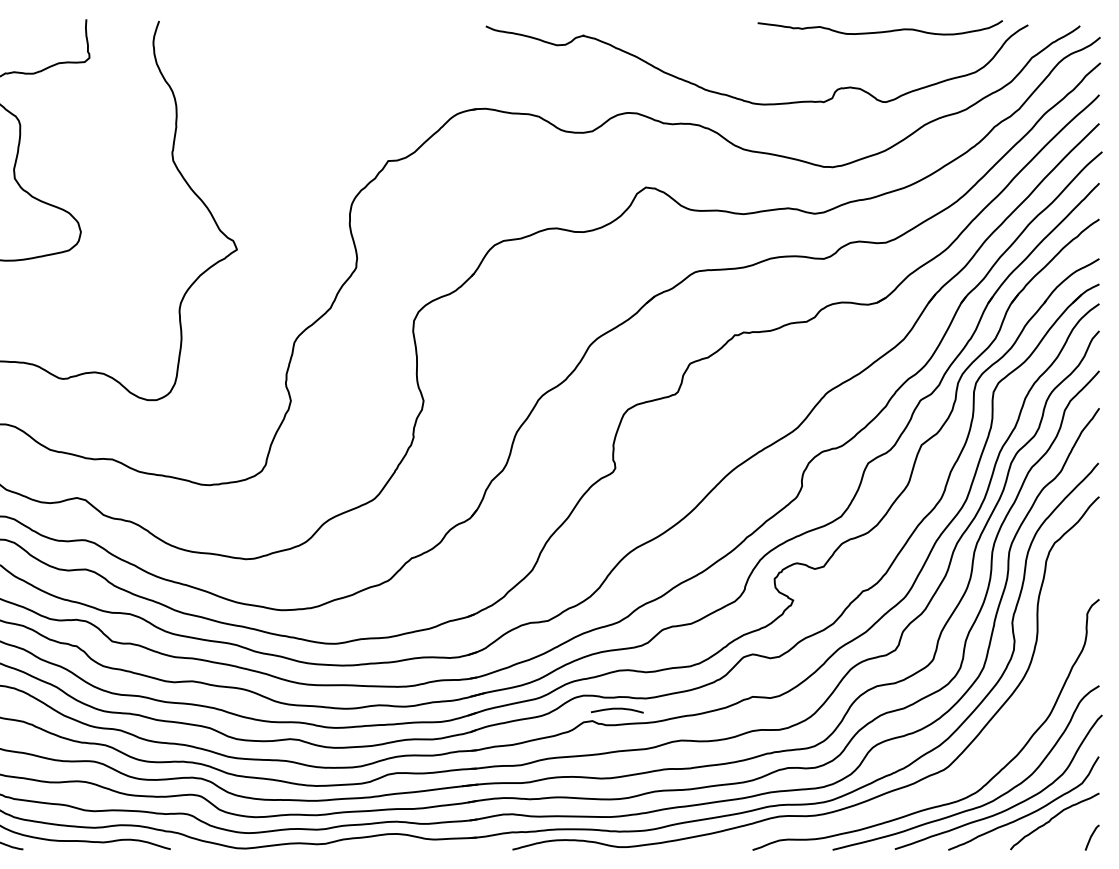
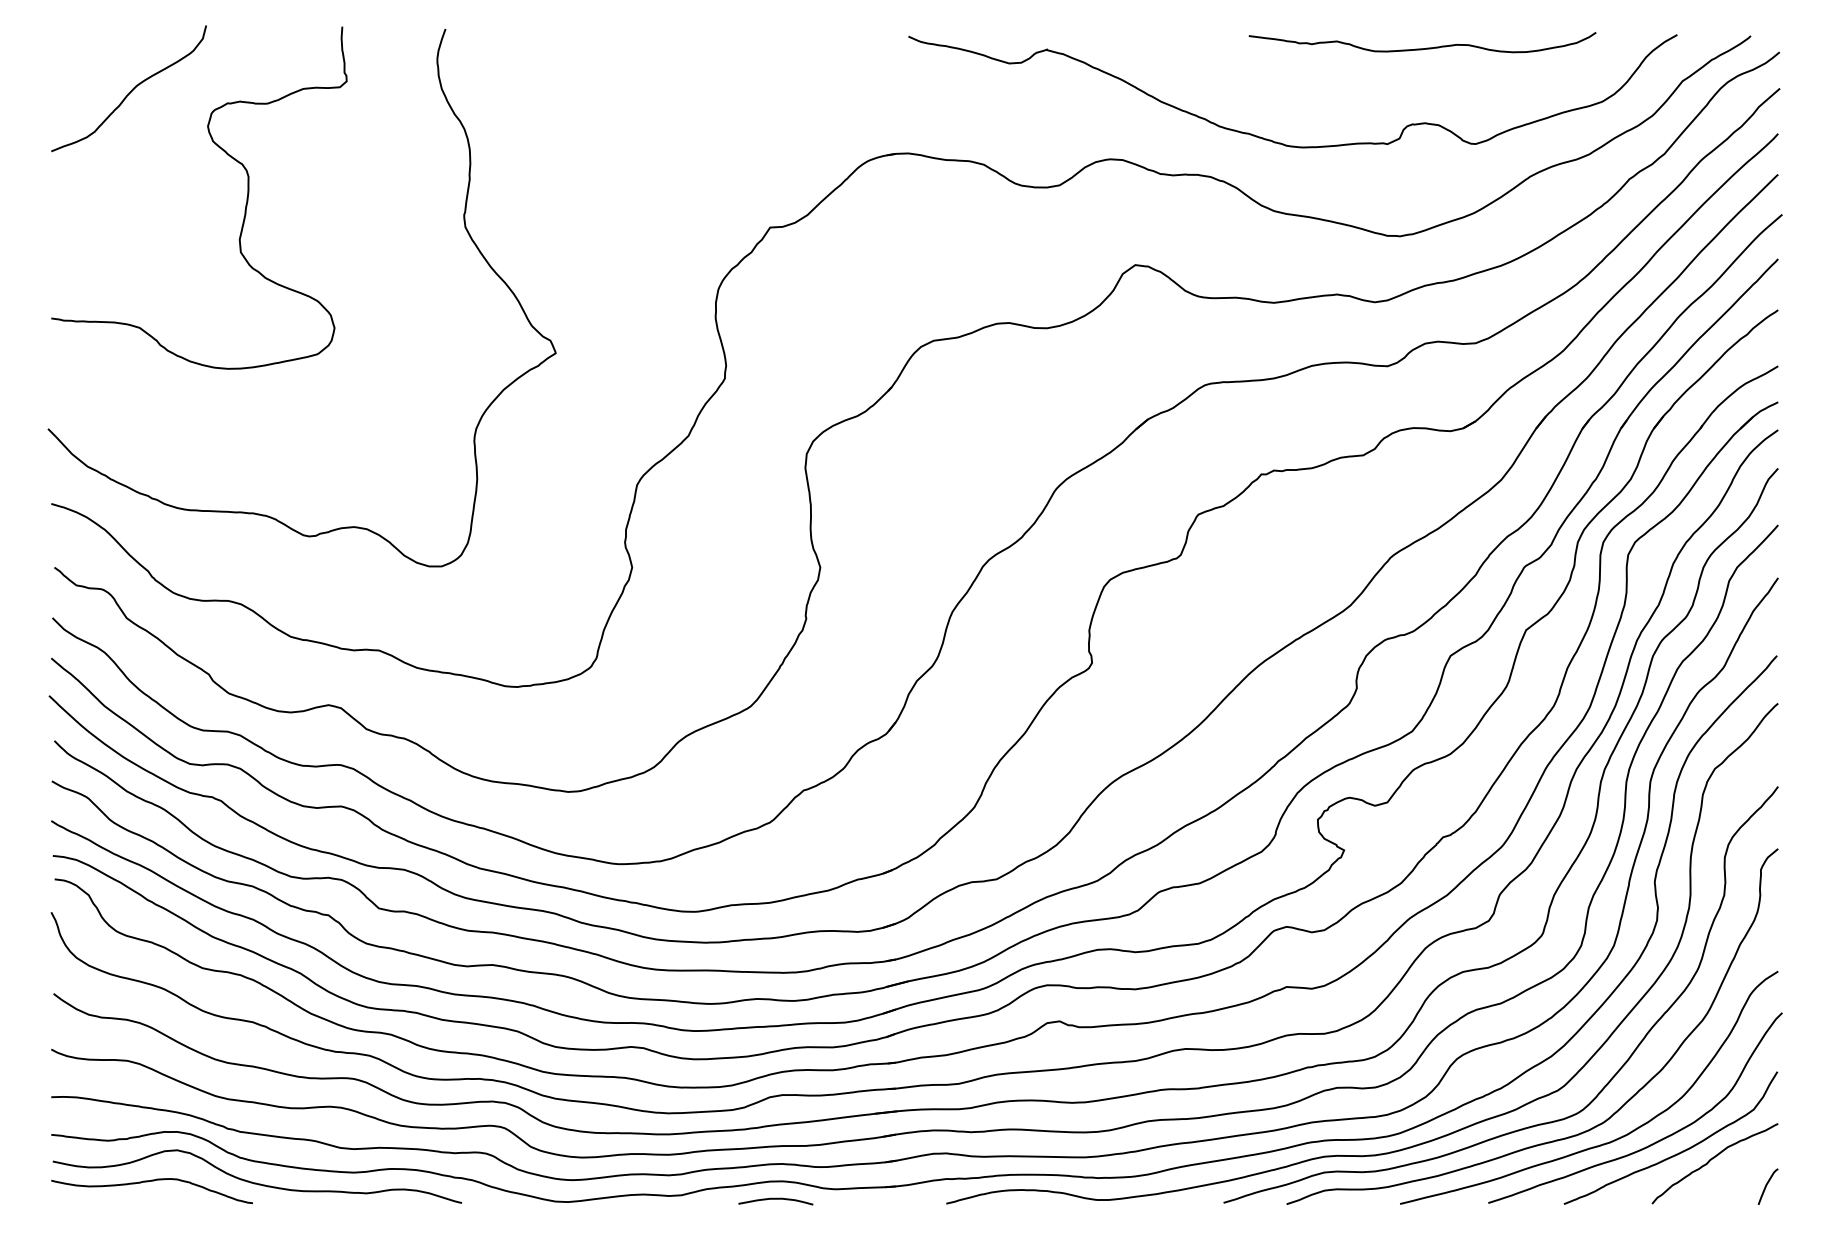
curve: (880, 31) -> (1422, 48), moved
curve: (617, 709) -> (775, 1199), moved
curve: (925, 794) -> (1531, 1125), added

